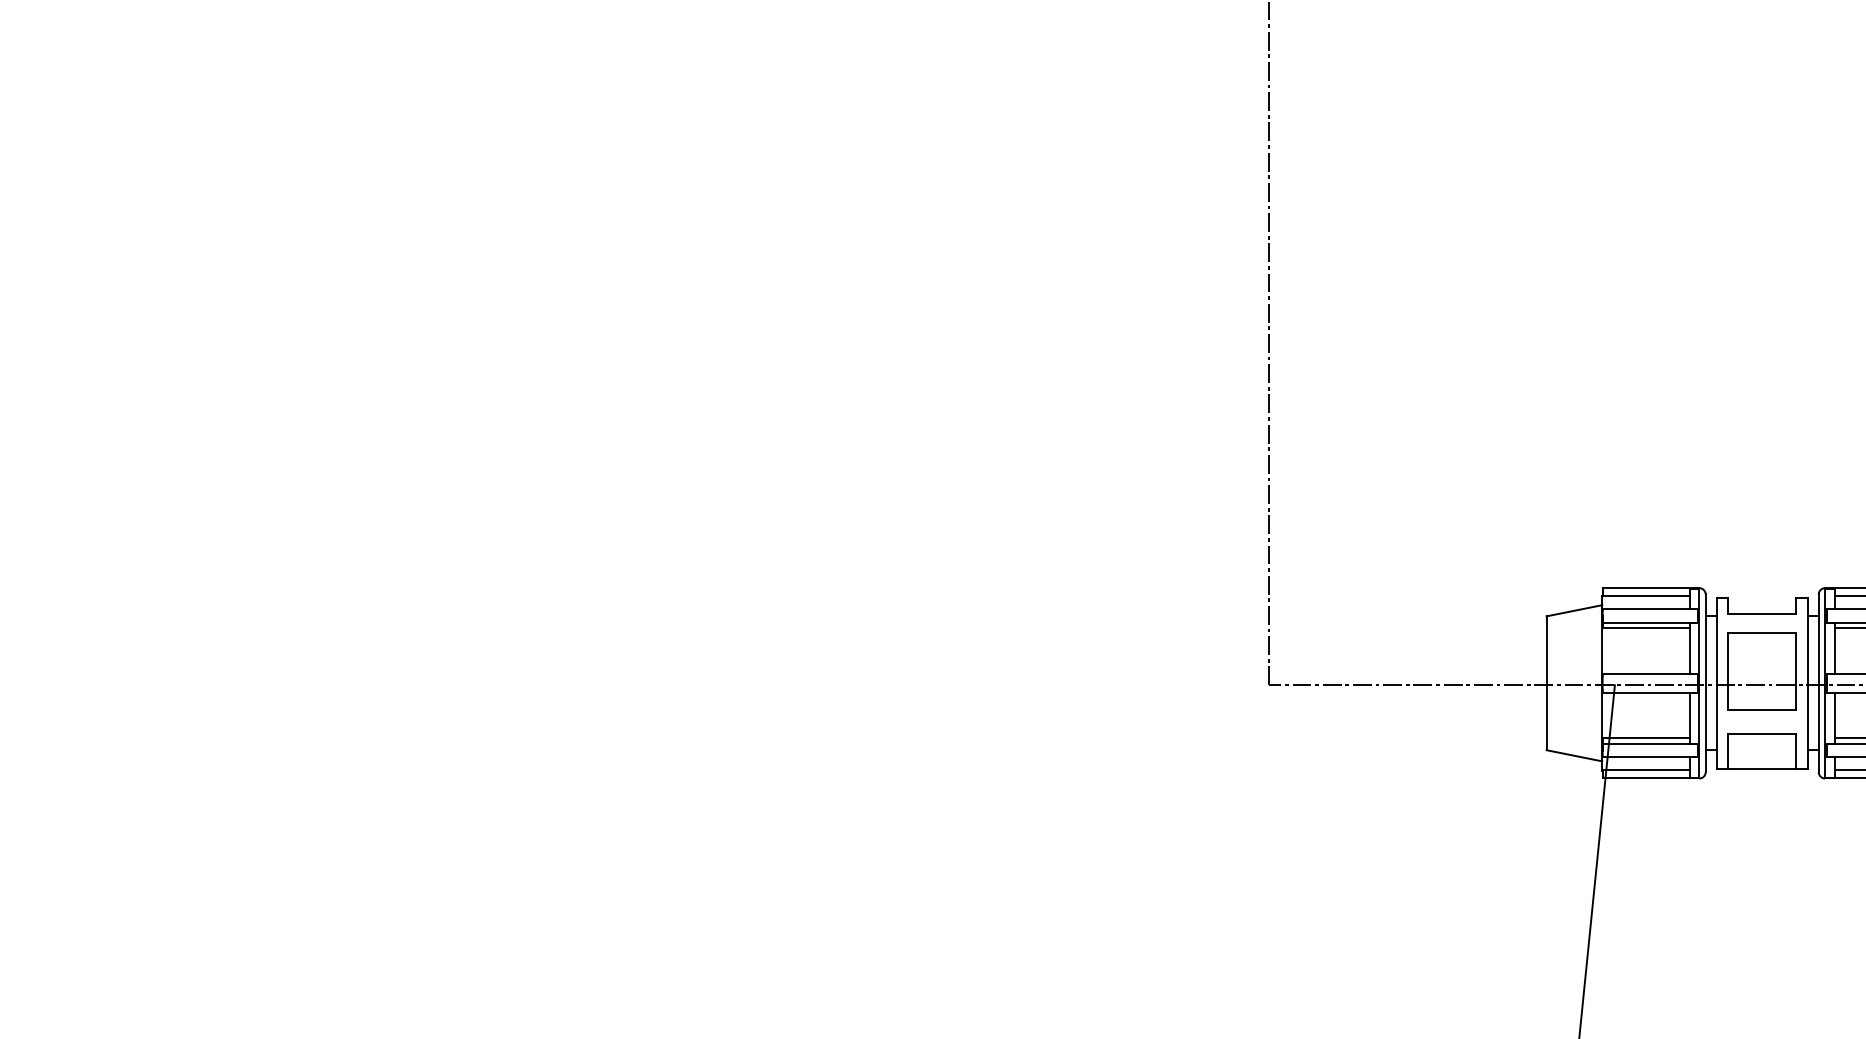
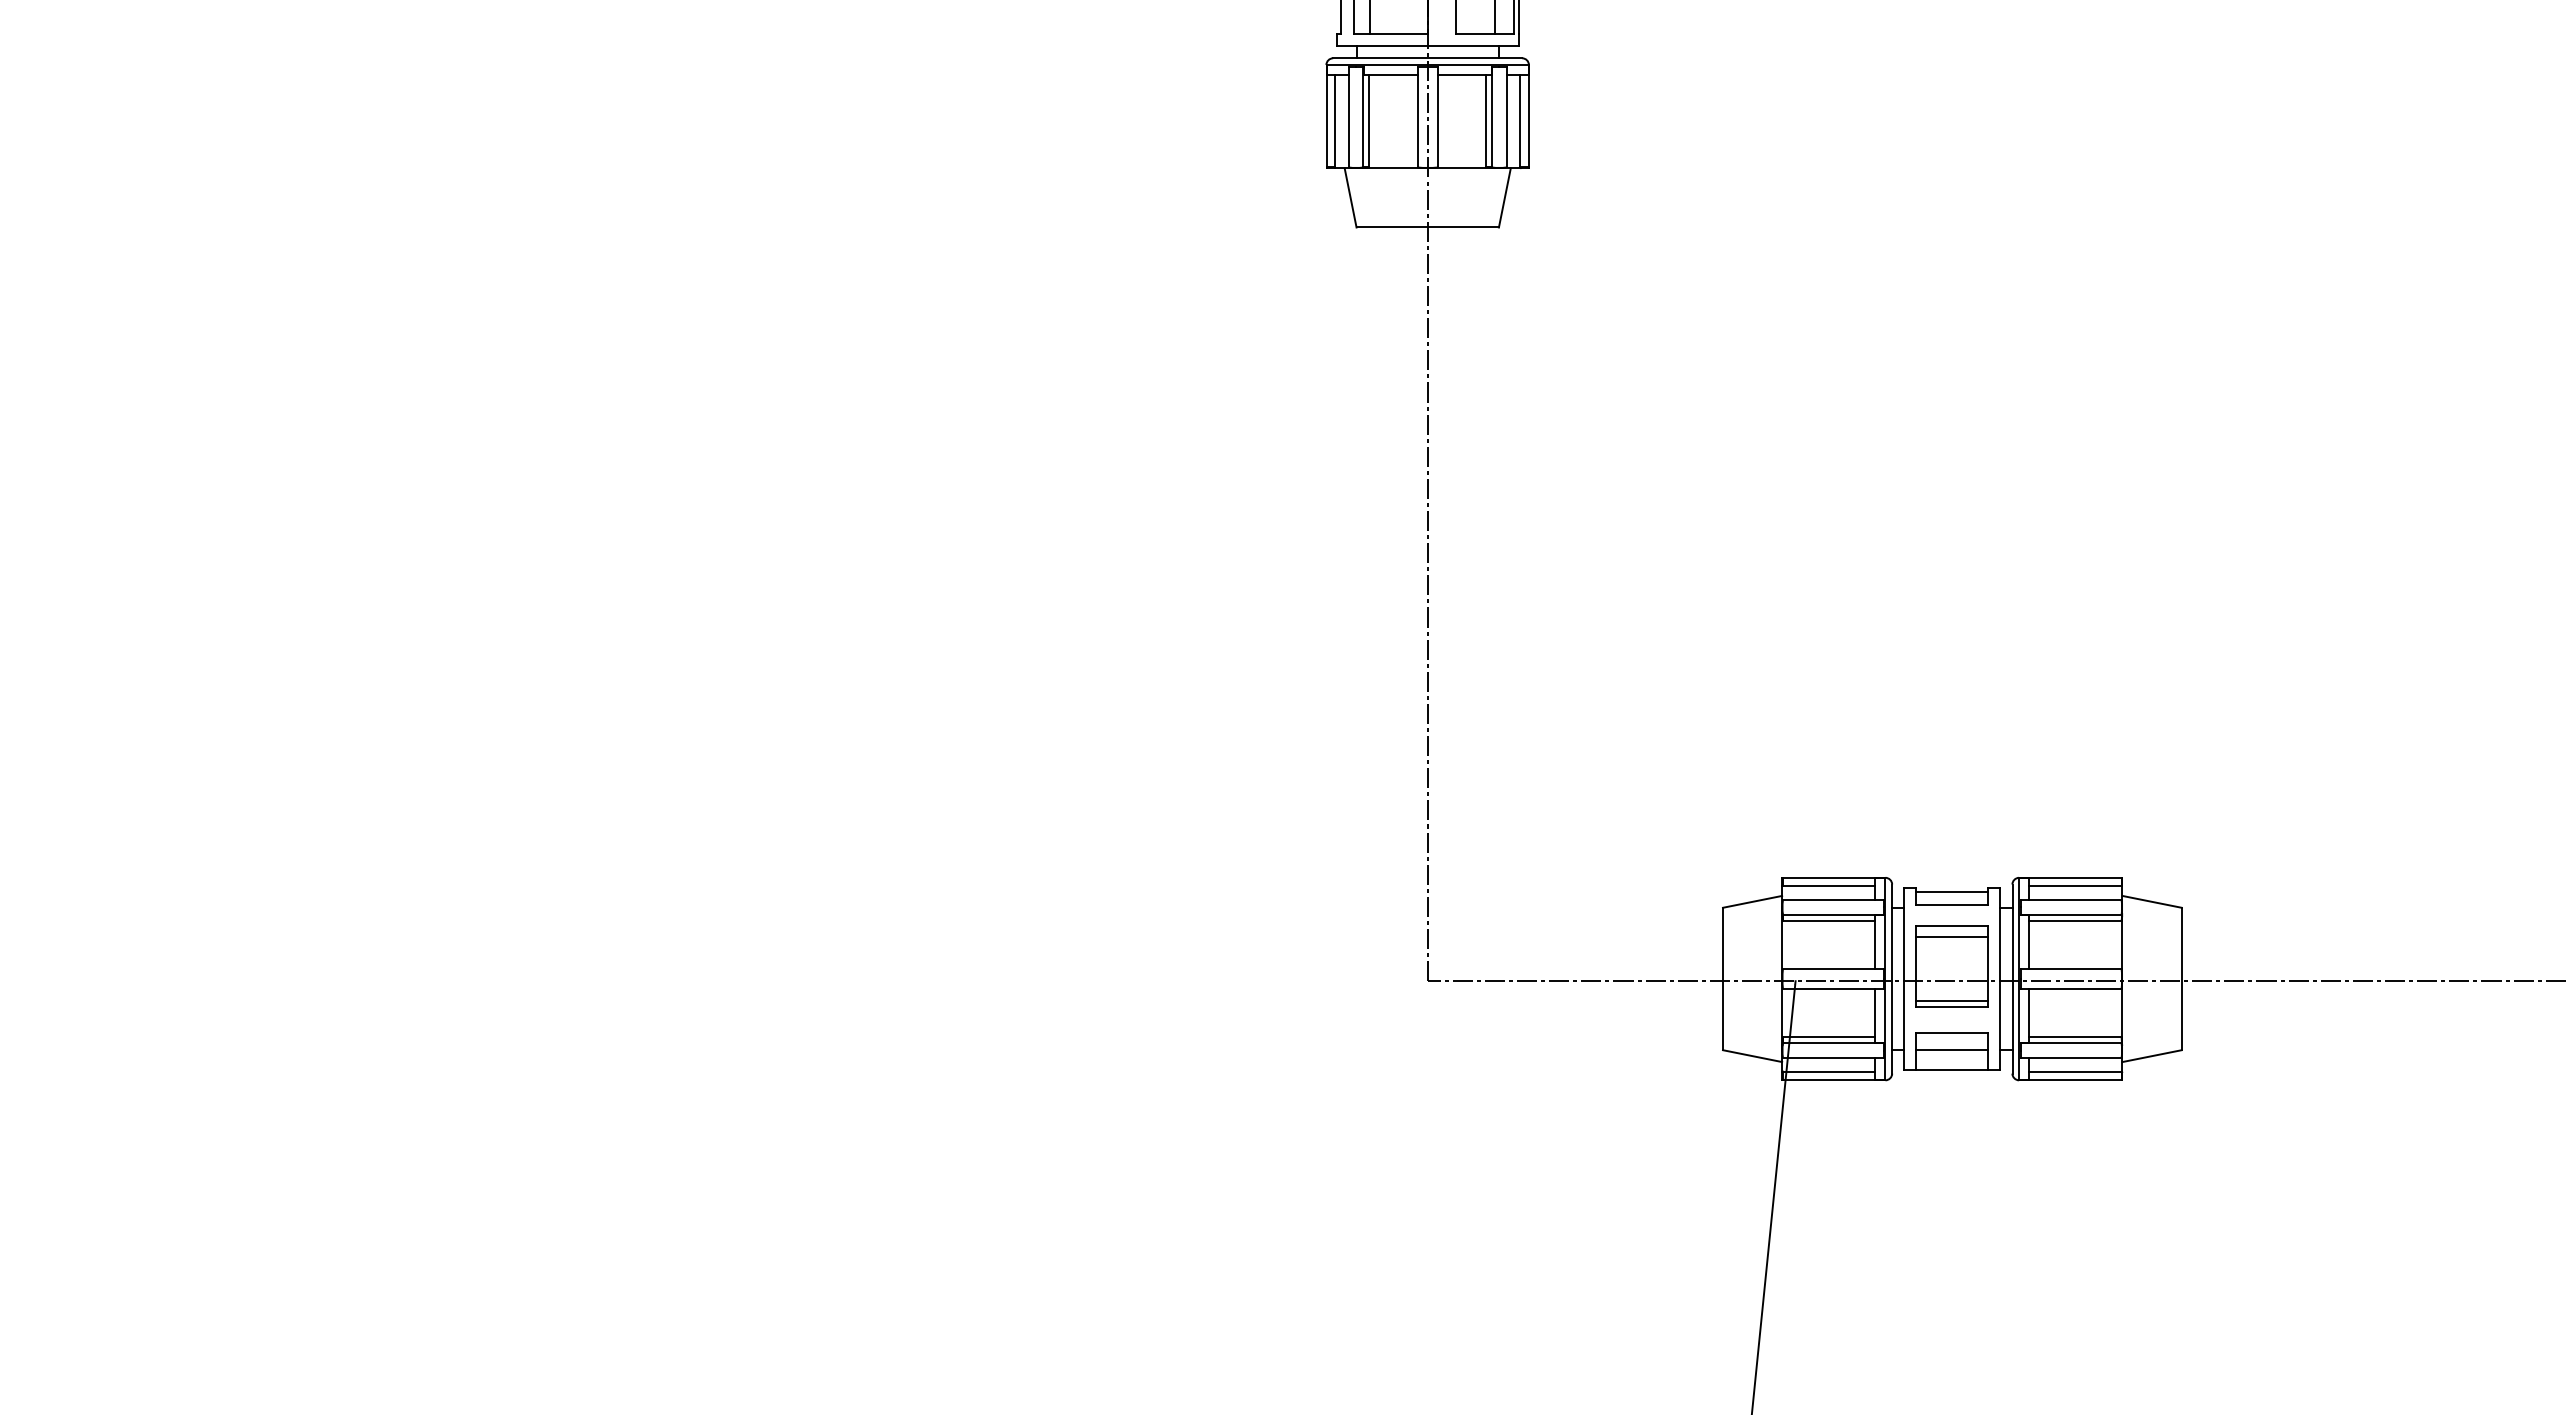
line: (1762, 601) -> (1952, 892), added
line: (1762, 644) -> (1952, 937), added
line: (1762, 703) -> (1952, 1000), added
line: (1762, 750) -> (1952, 1050), added

